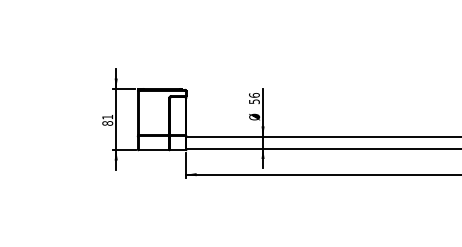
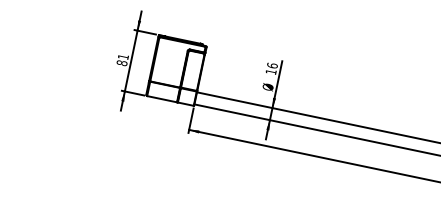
text: (254, 101) -> (271, 71), 56 -> 16

